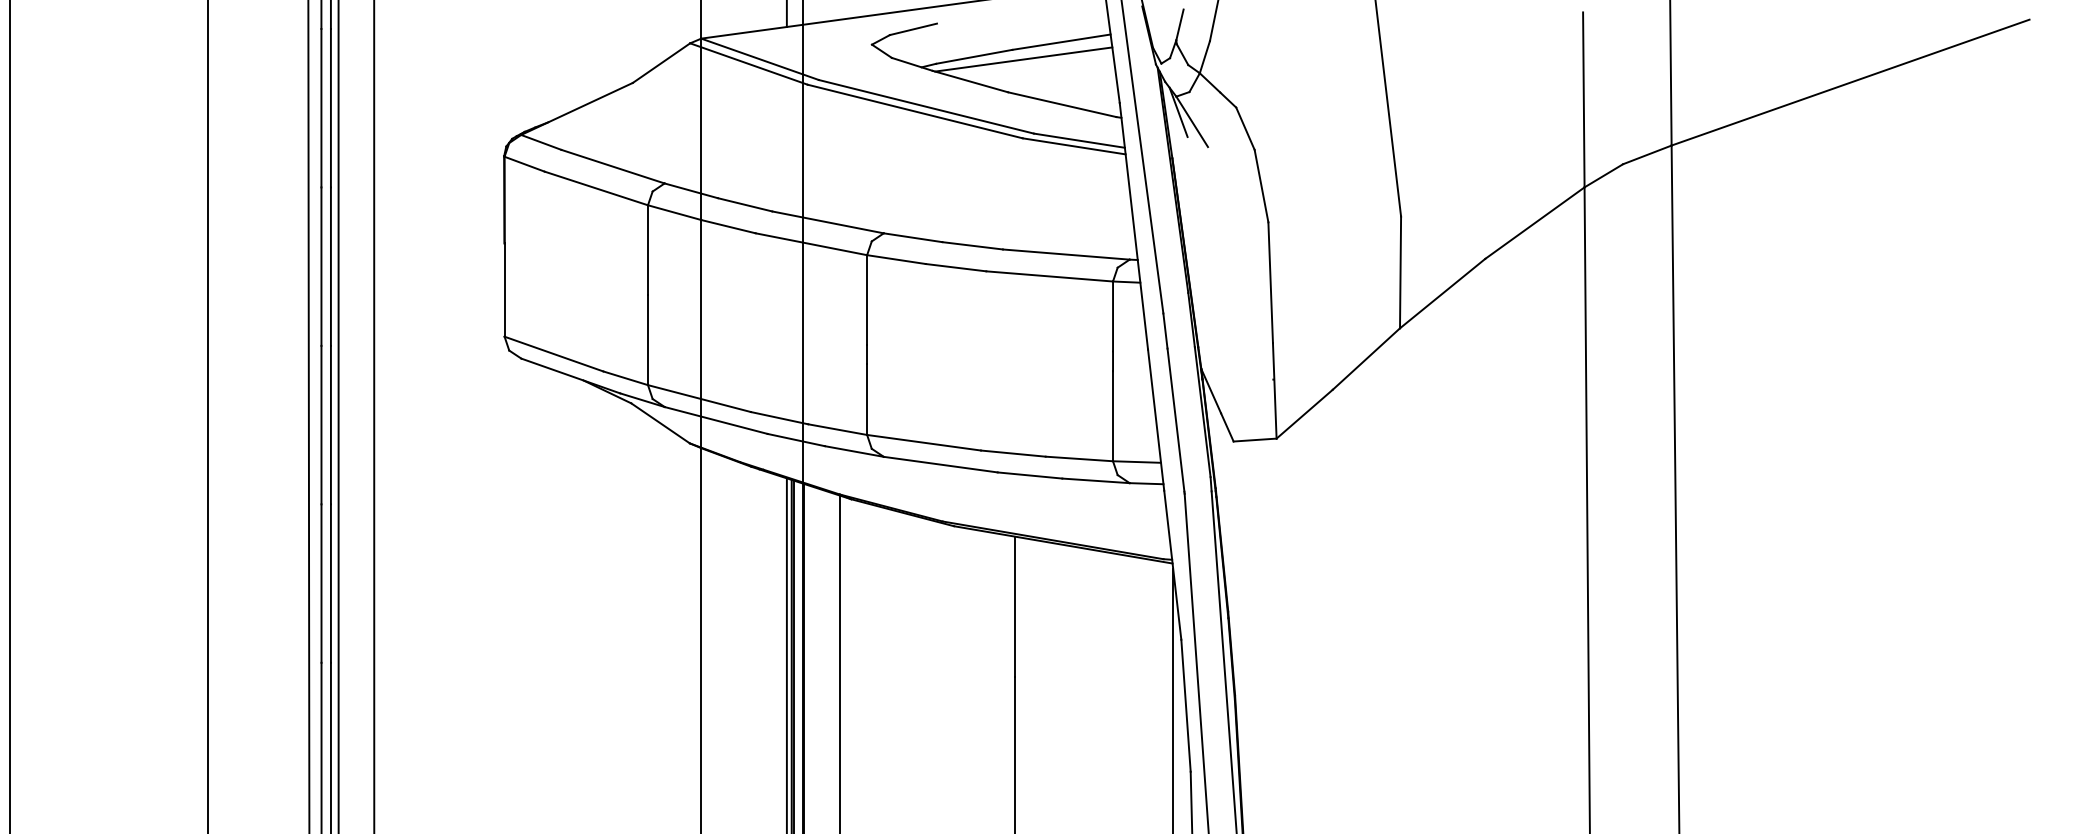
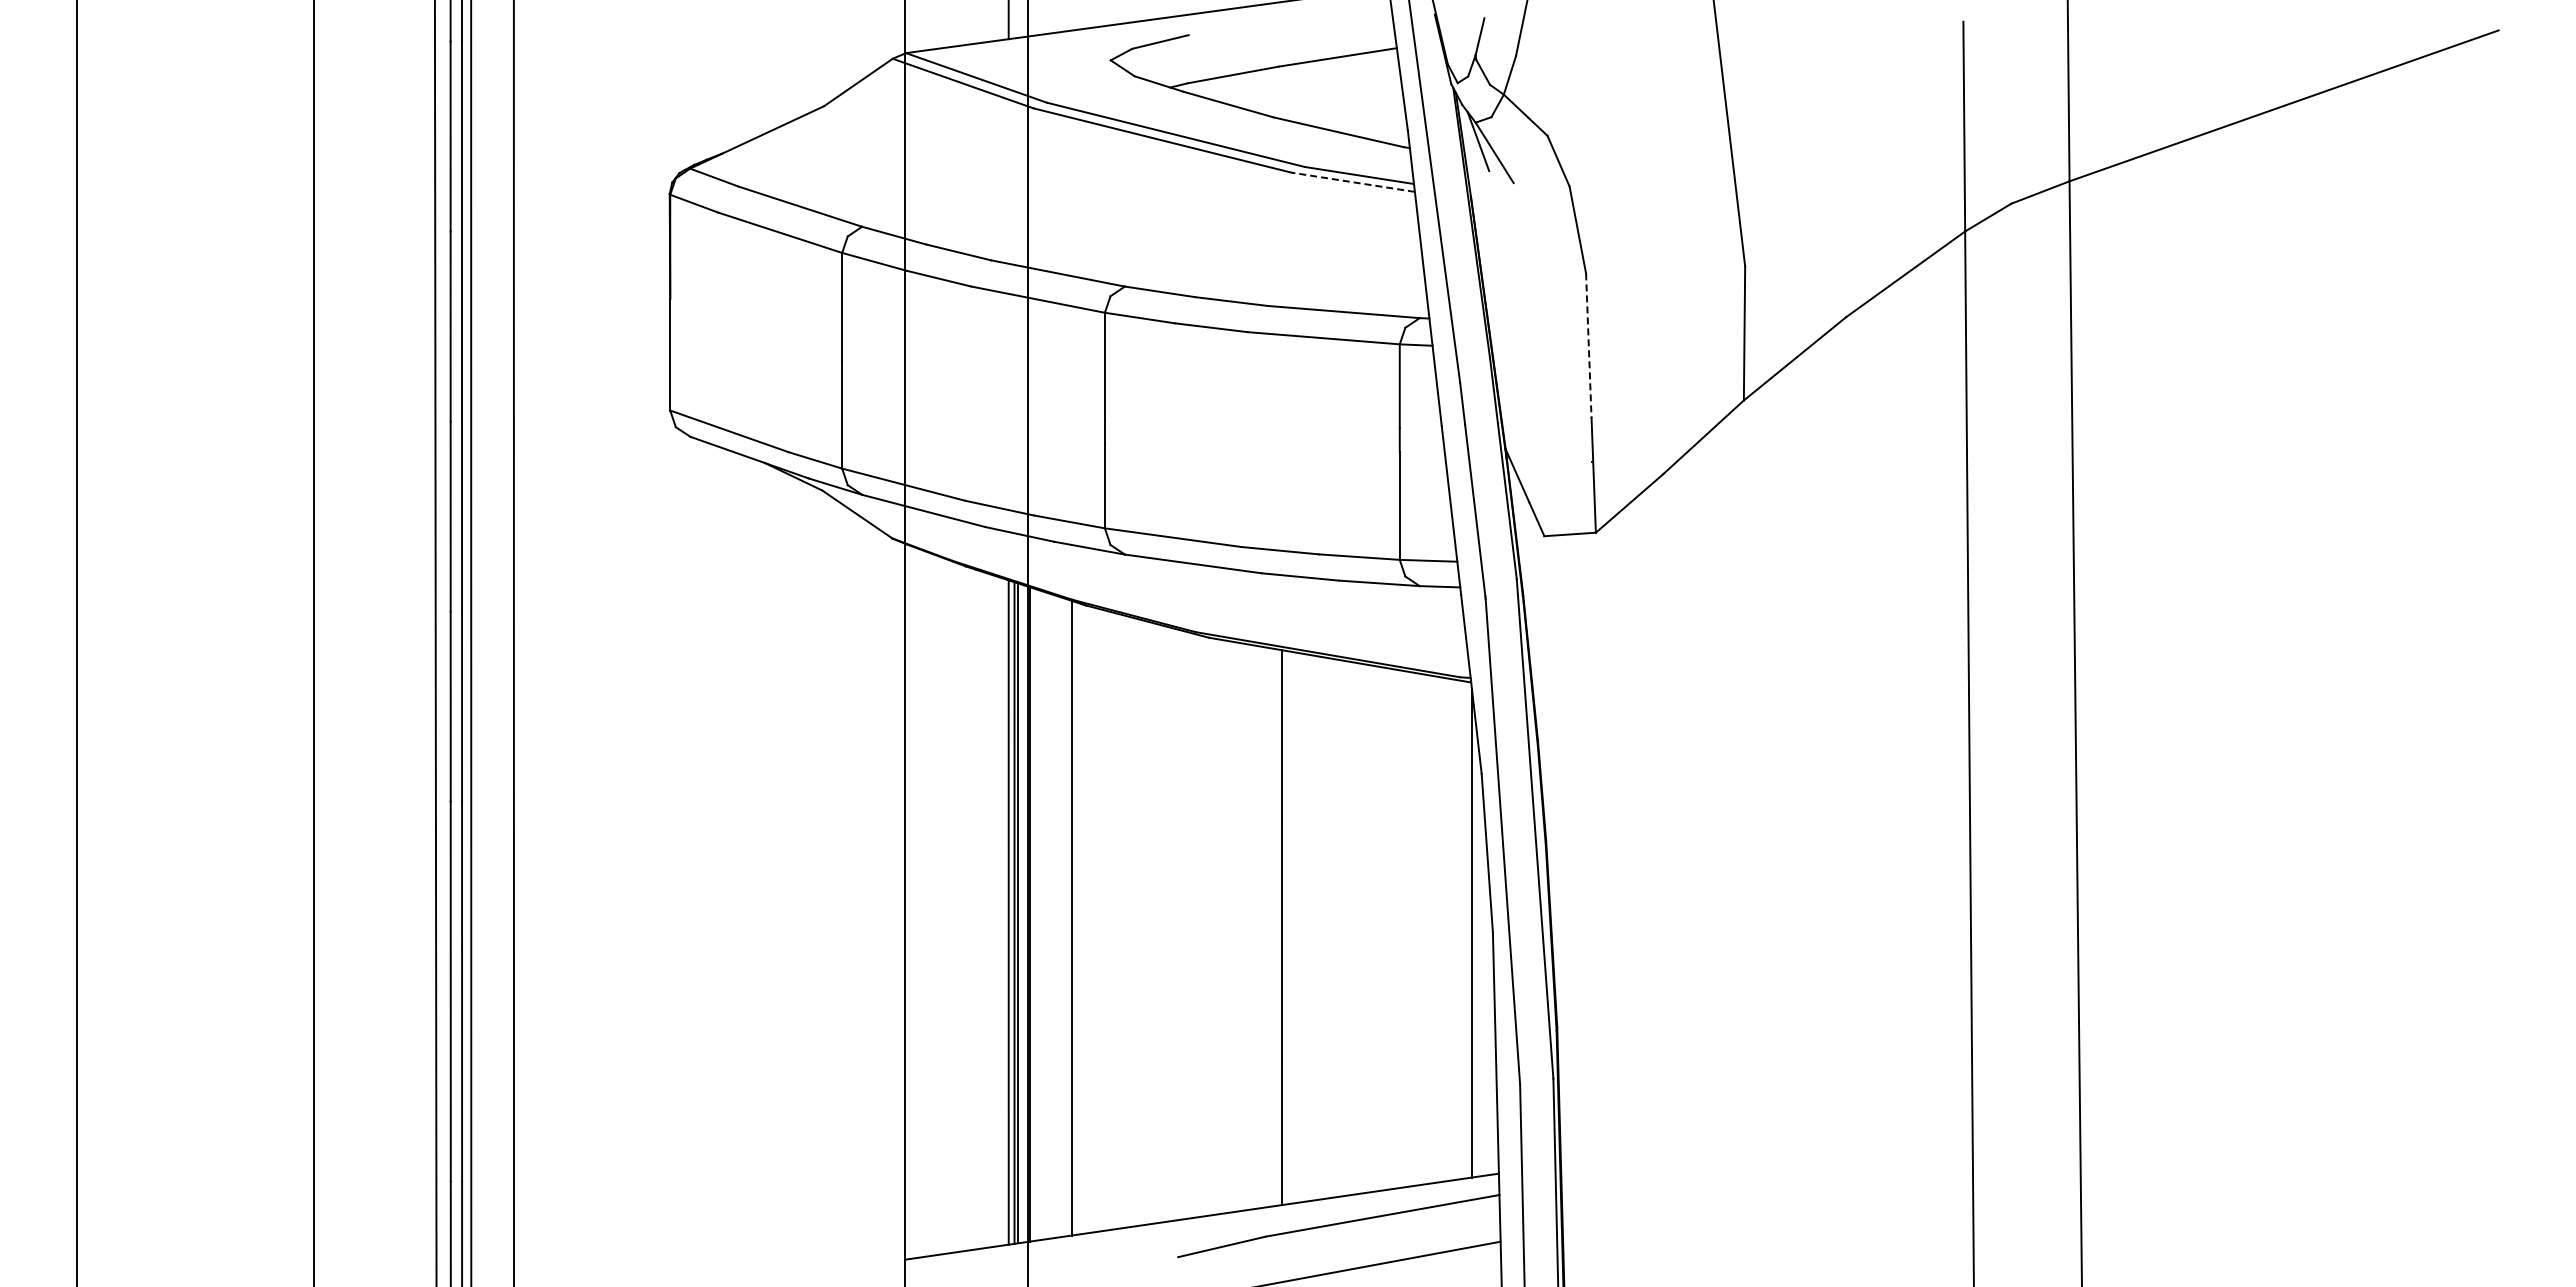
line: (1023, 58) -> (1292, 77), removed
line: (1073, 146) -> (1352, 182), solid -> dashed
line: (1270, 283) -> (1588, 346), solid -> dashed

